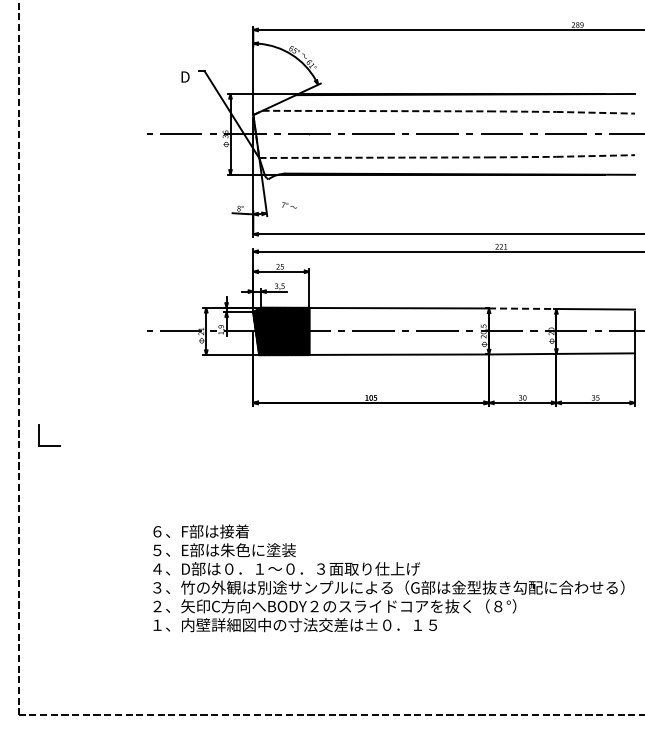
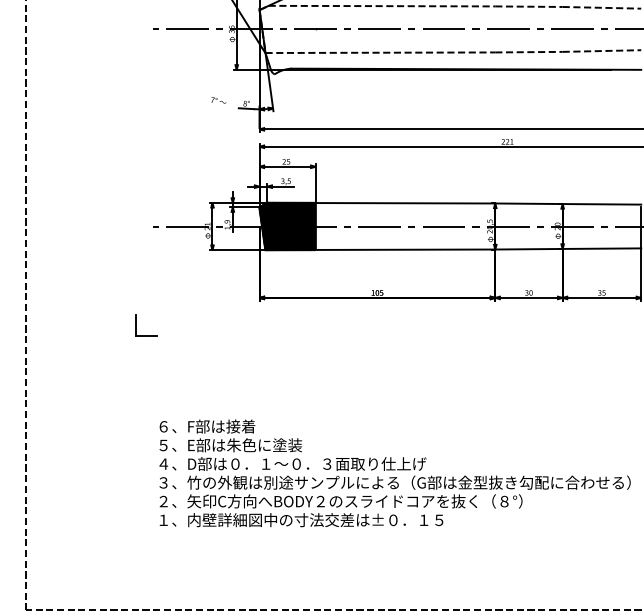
text: (289, 205) -> (218, 100), moved
line: (522, 308) -> (528, 203), dashed -> solid
part: (39, 435) -> (136, 325), moved

